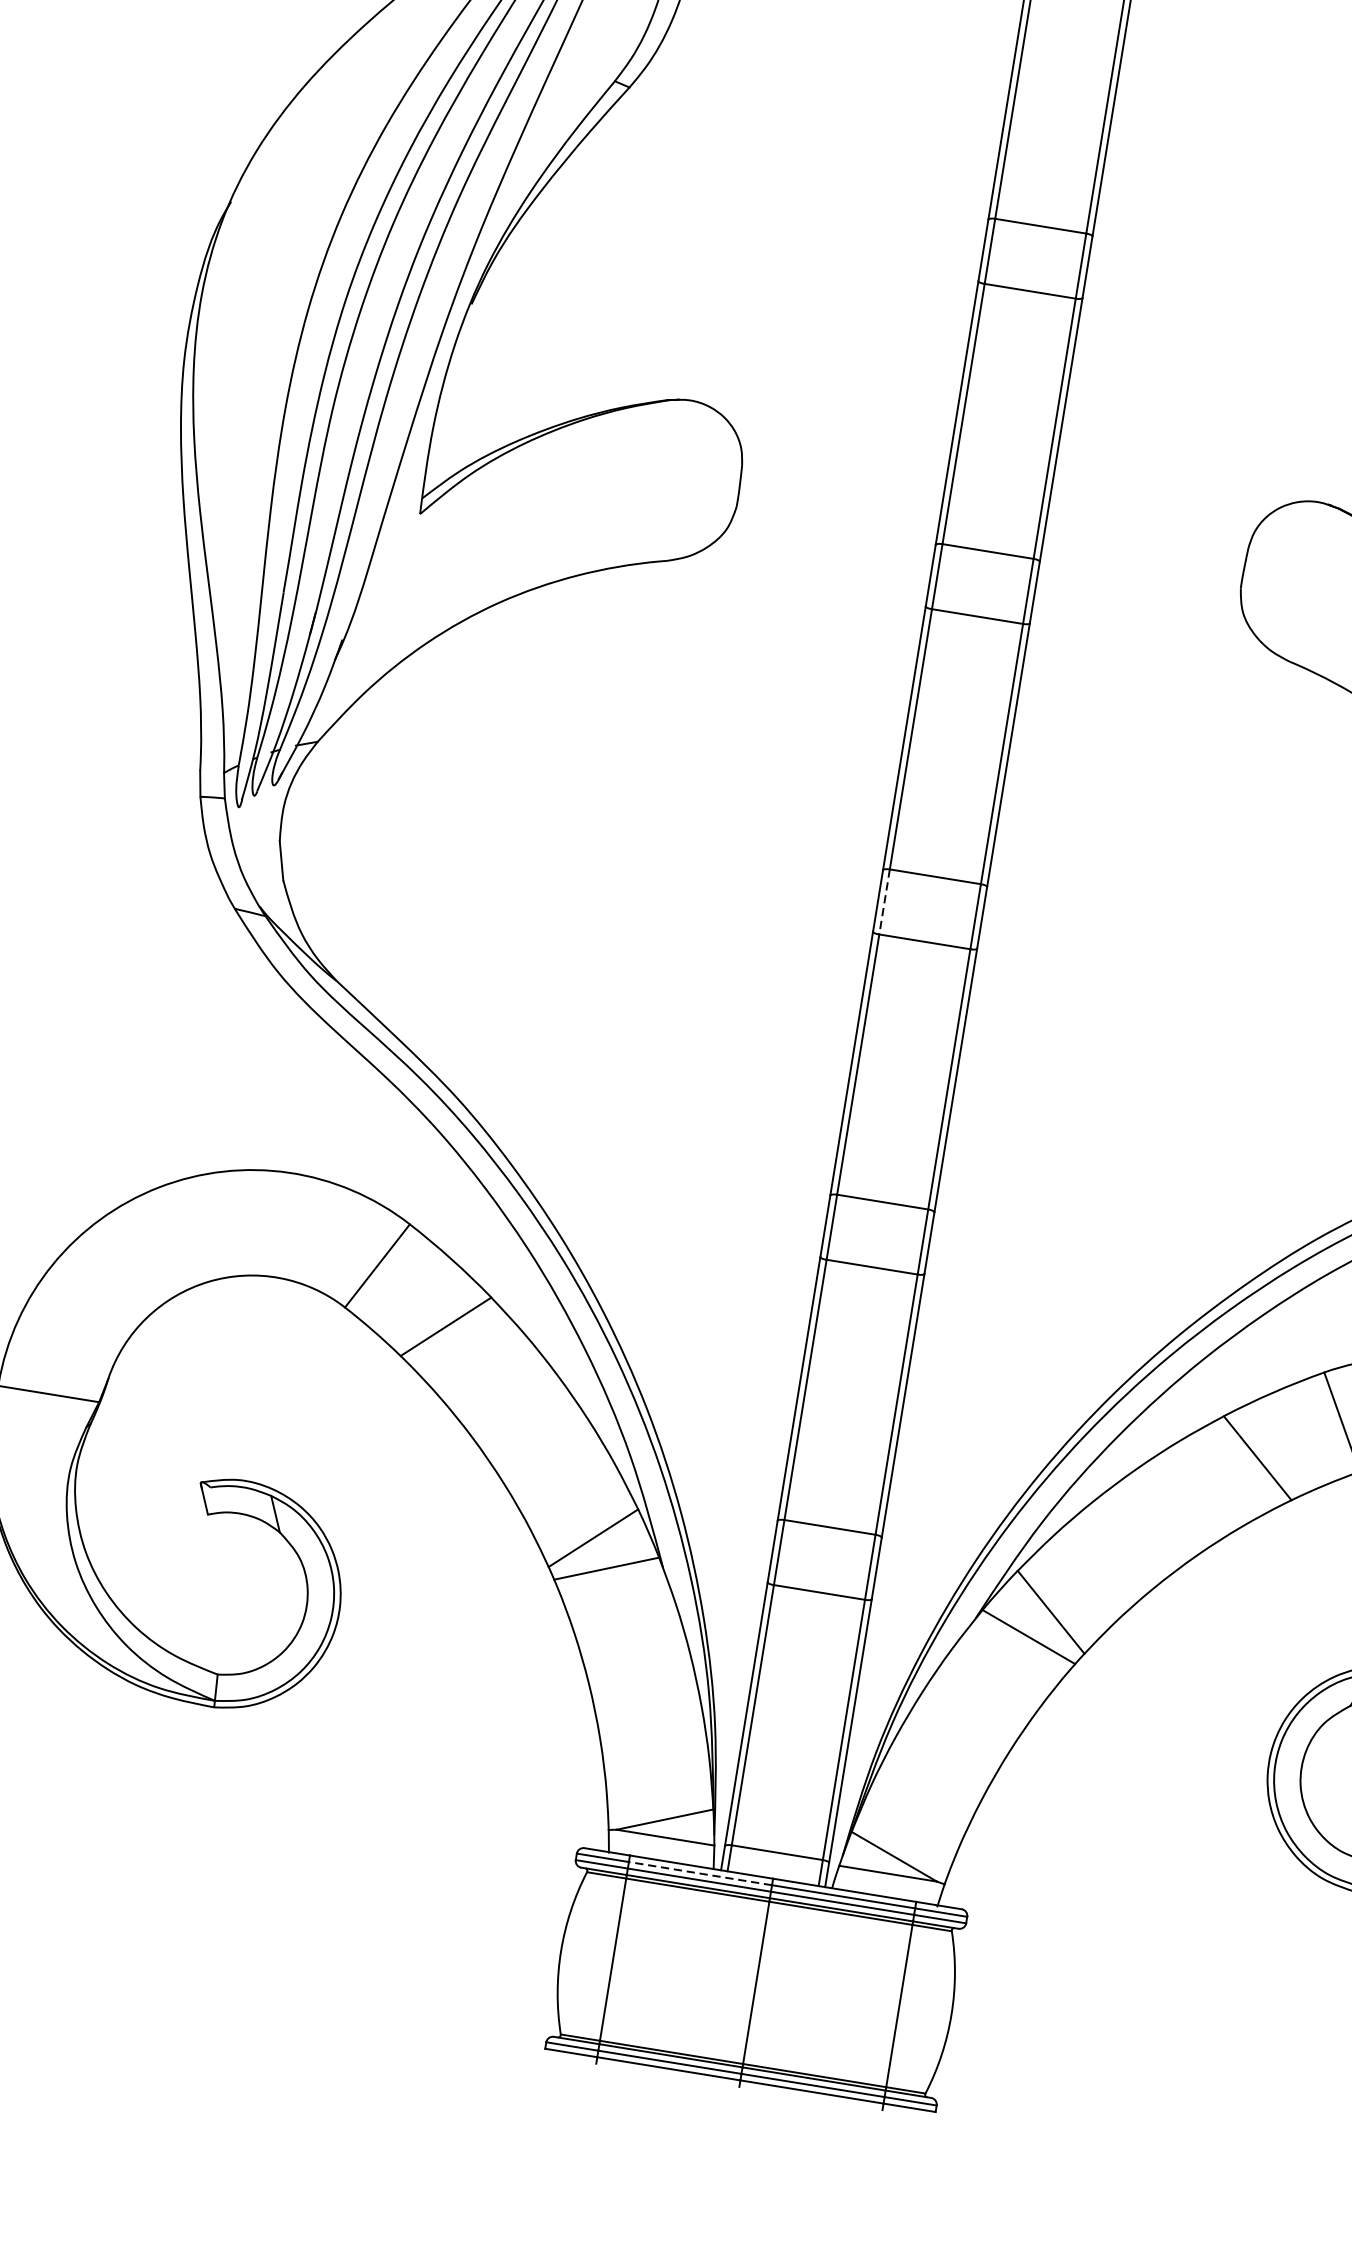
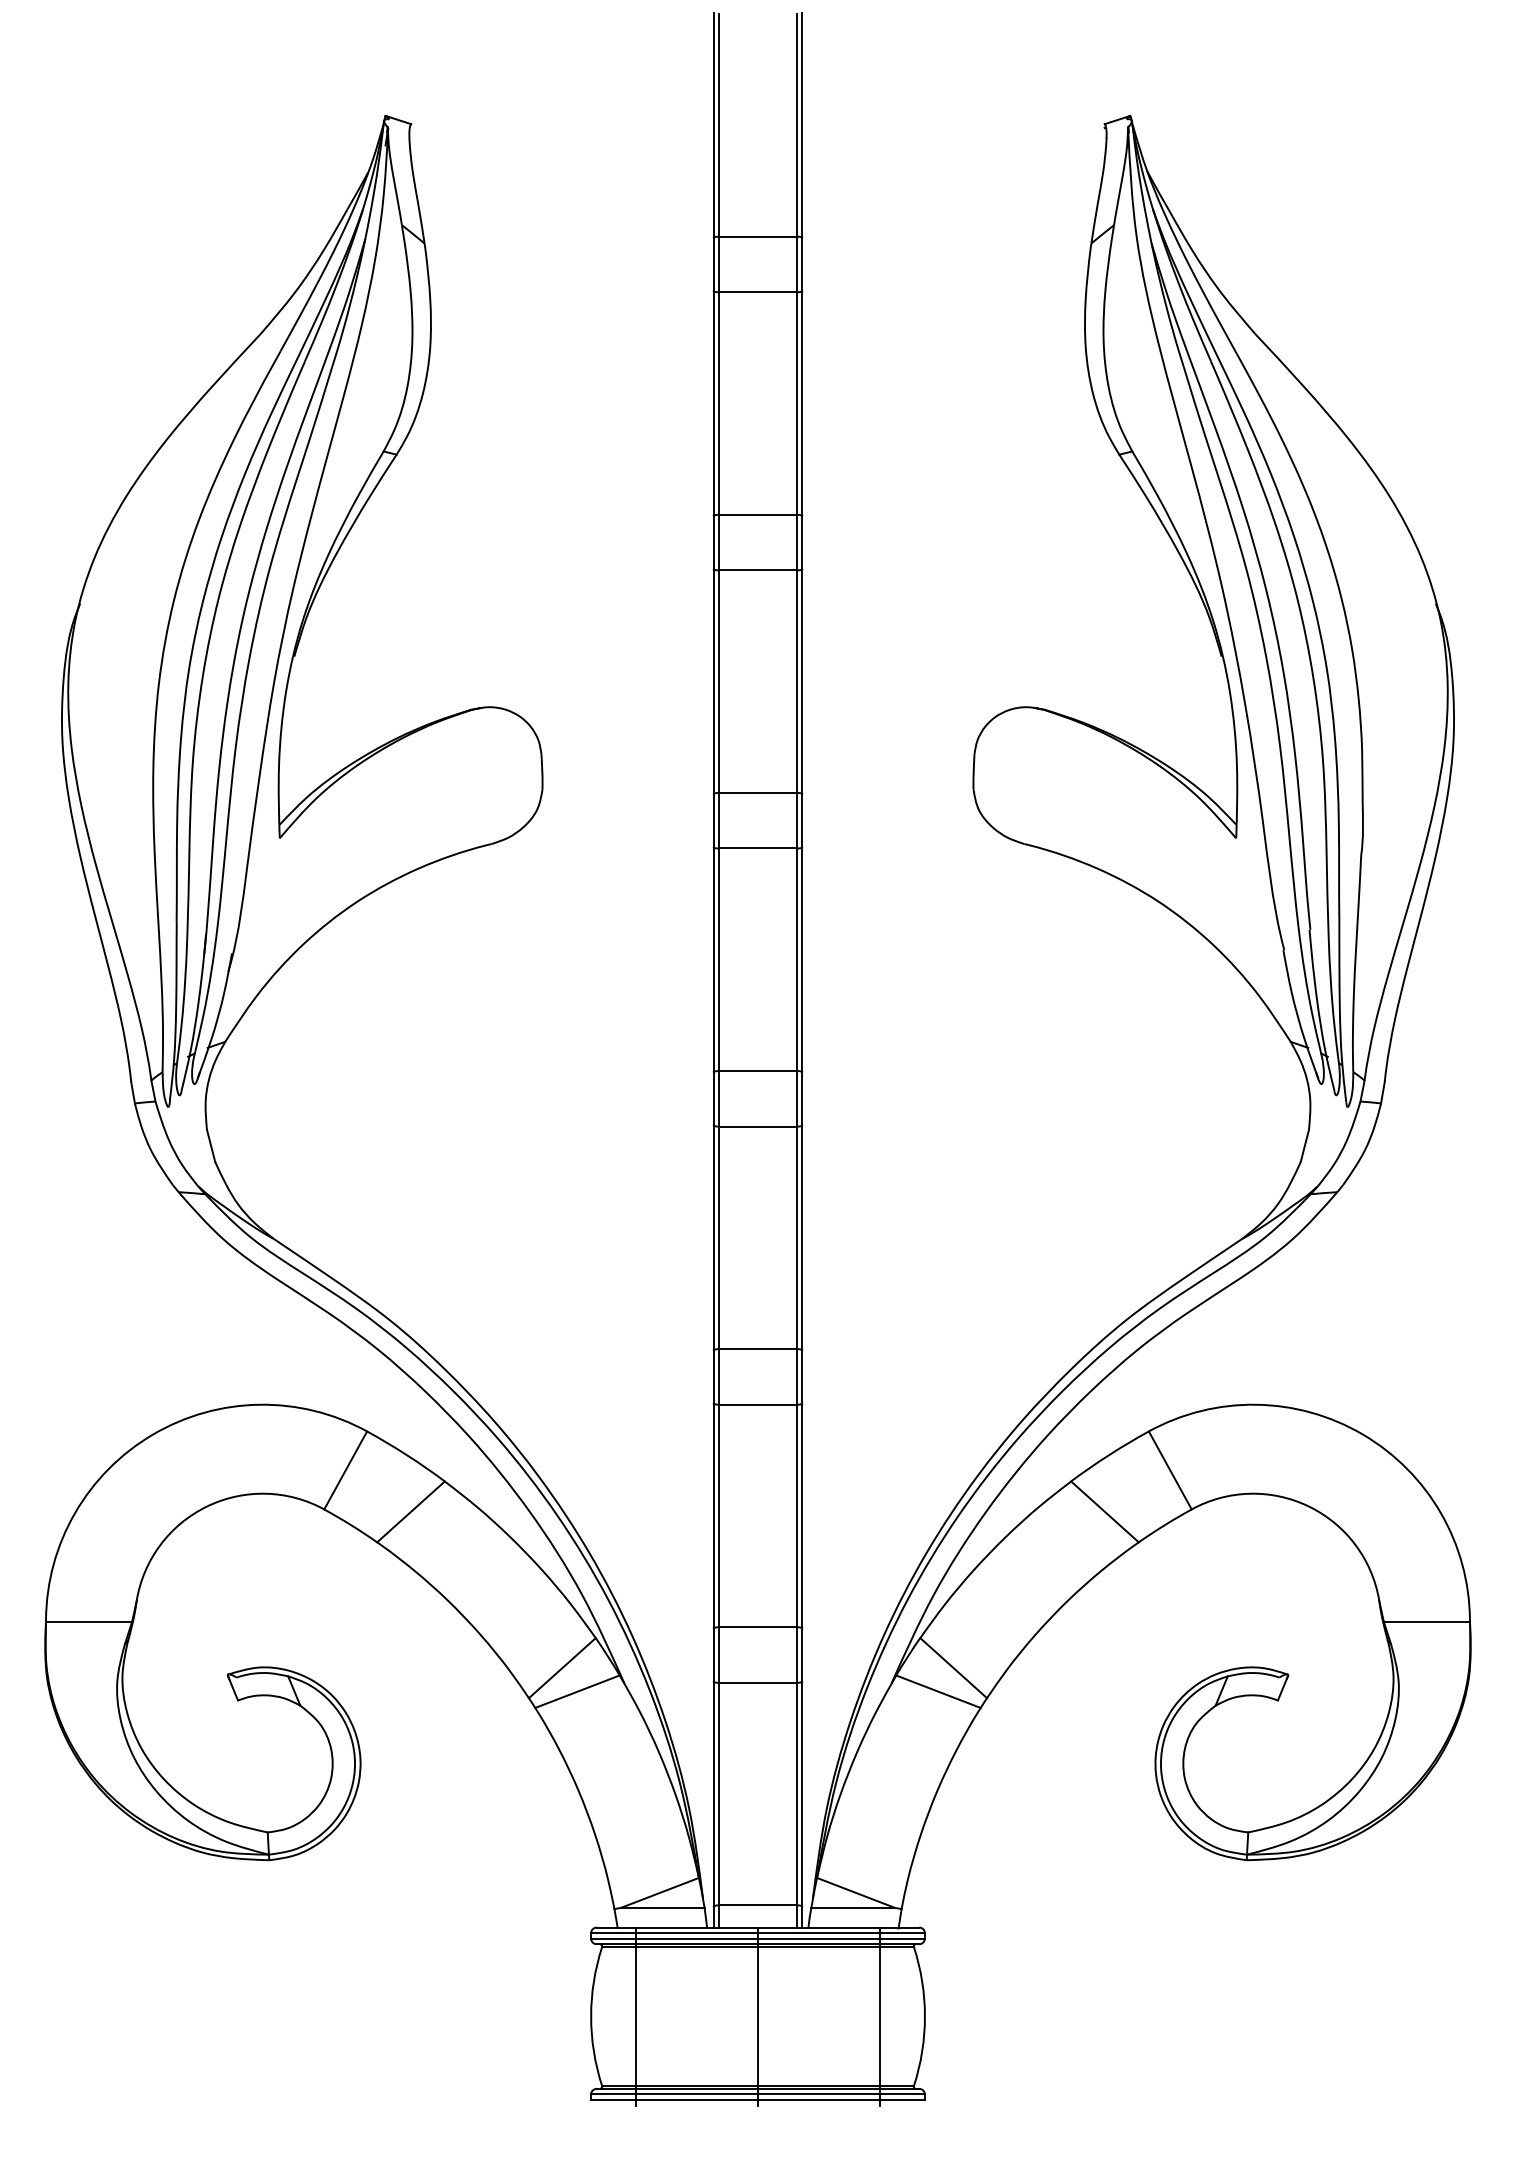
line: (885, 901) -> (719, 1098), dashed -> solid
line: (700, 1874) -> (696, 1933), dashed -> solid

